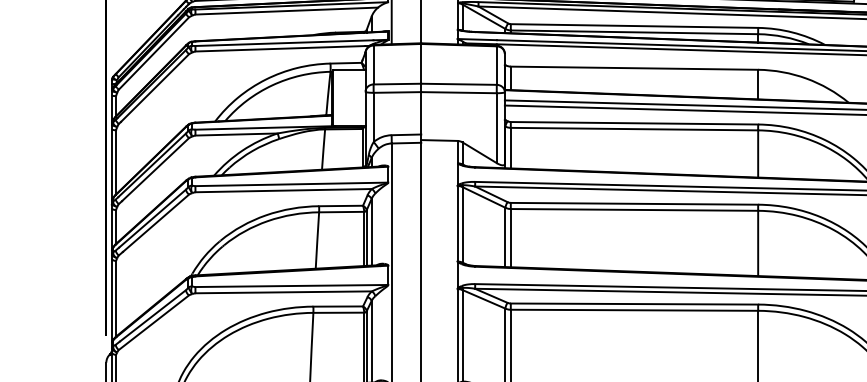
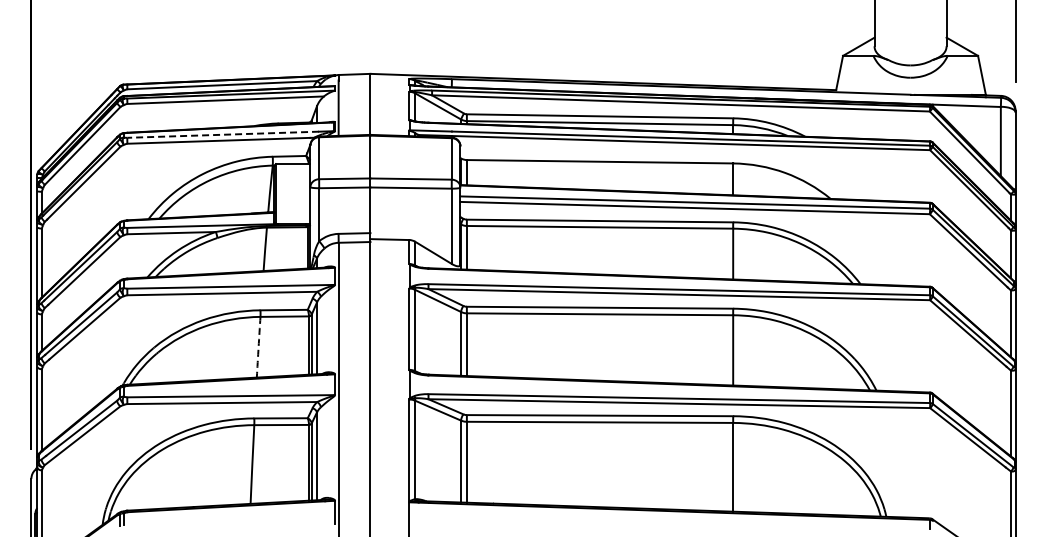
line: (284, 42) -> (223, 134), solid -> dashed
arc: (317, 240) -> (258, 347), solid -> dashed

